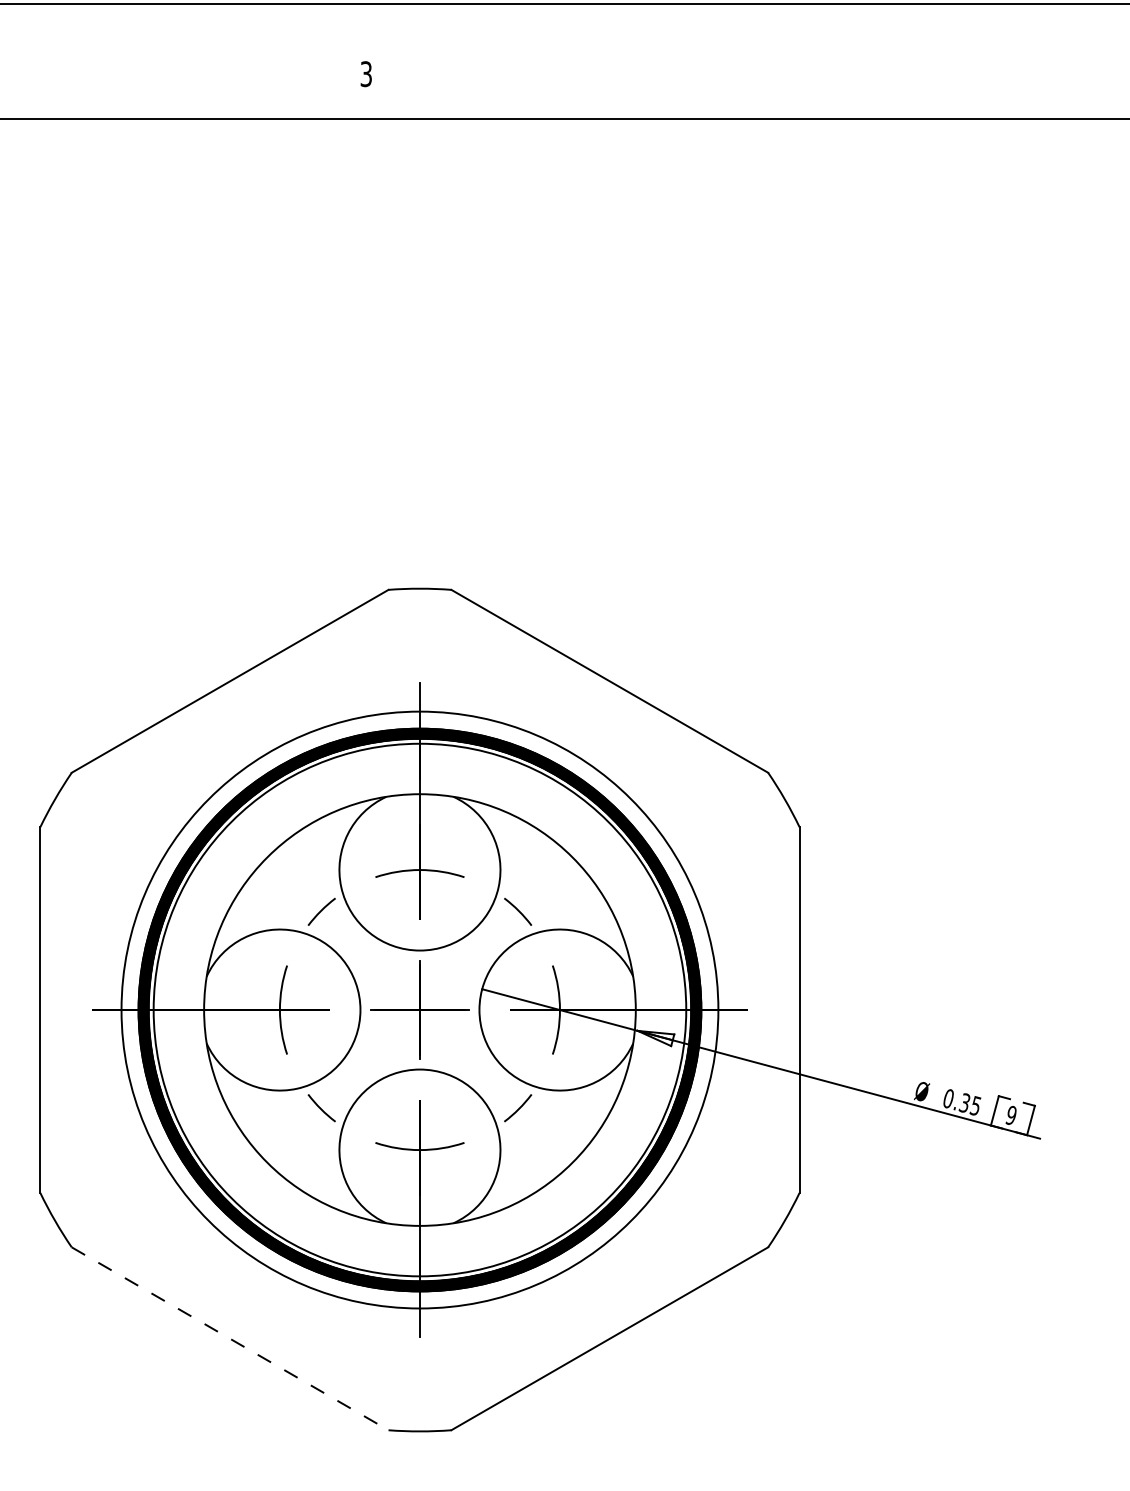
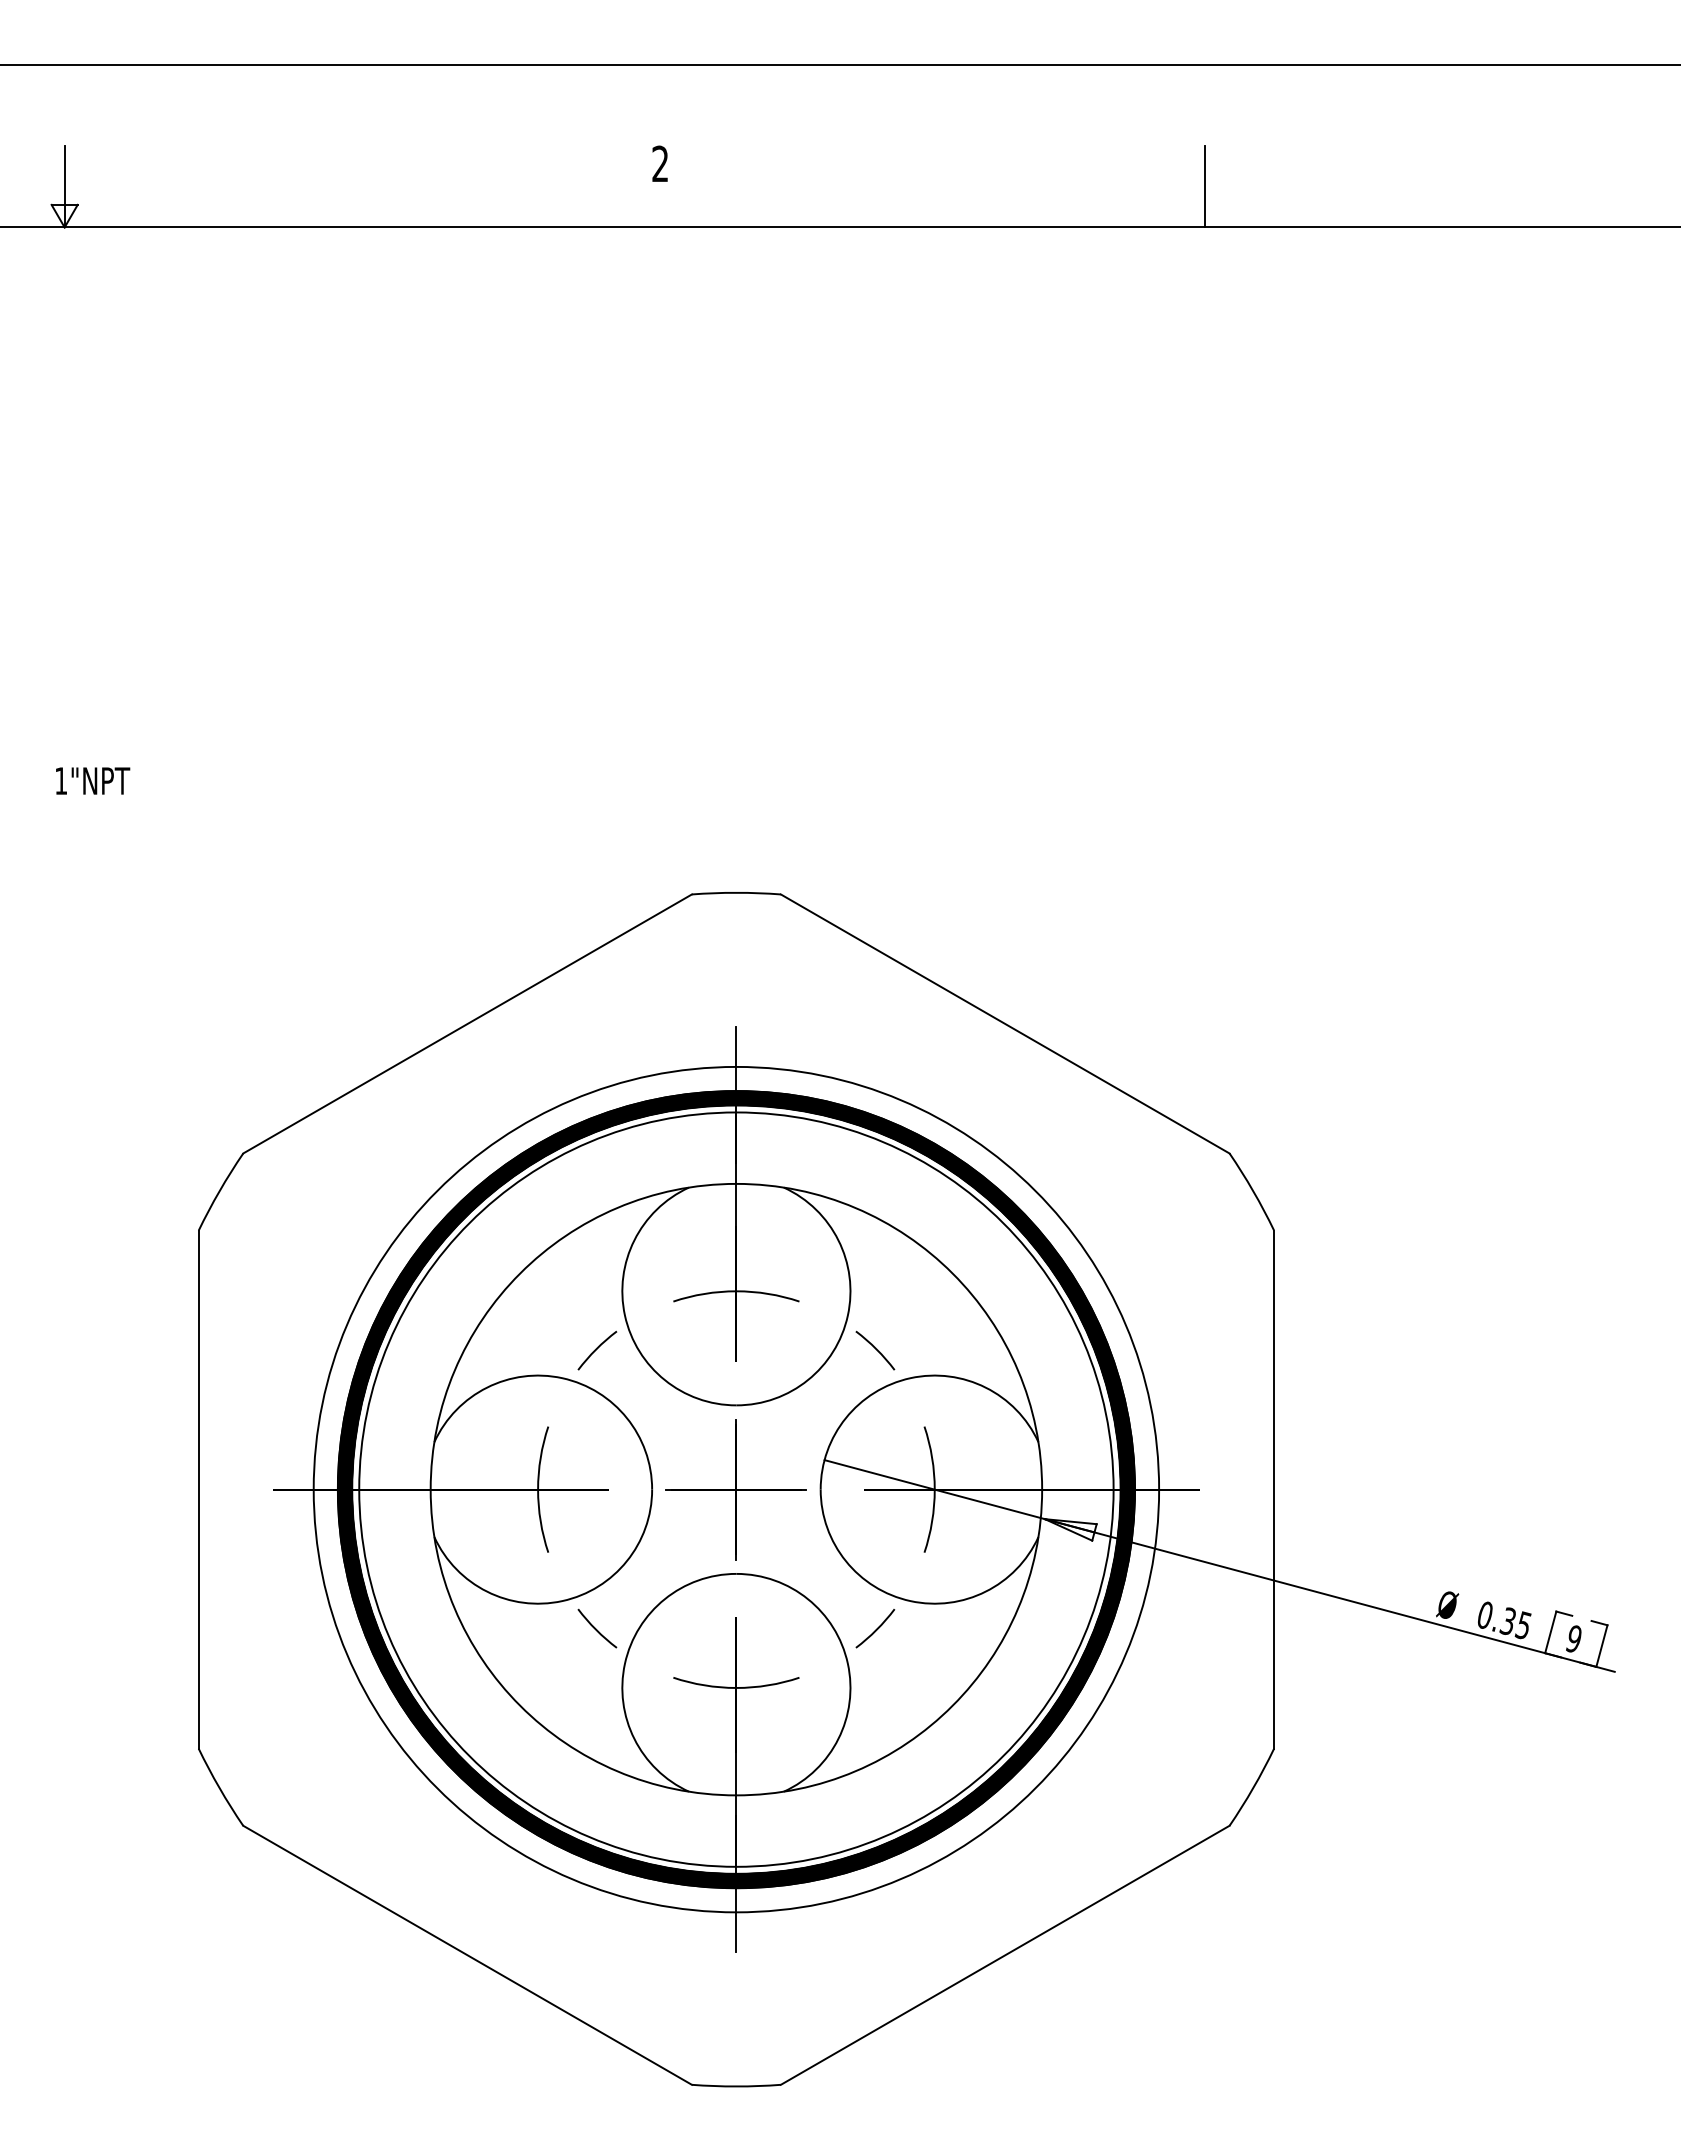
text: (366, 73) -> (660, 163), 3 -> 2
line: (751, 90) -> (1205, 186), added
line: (230, 1338) -> (468, 1955), dashed -> solid

